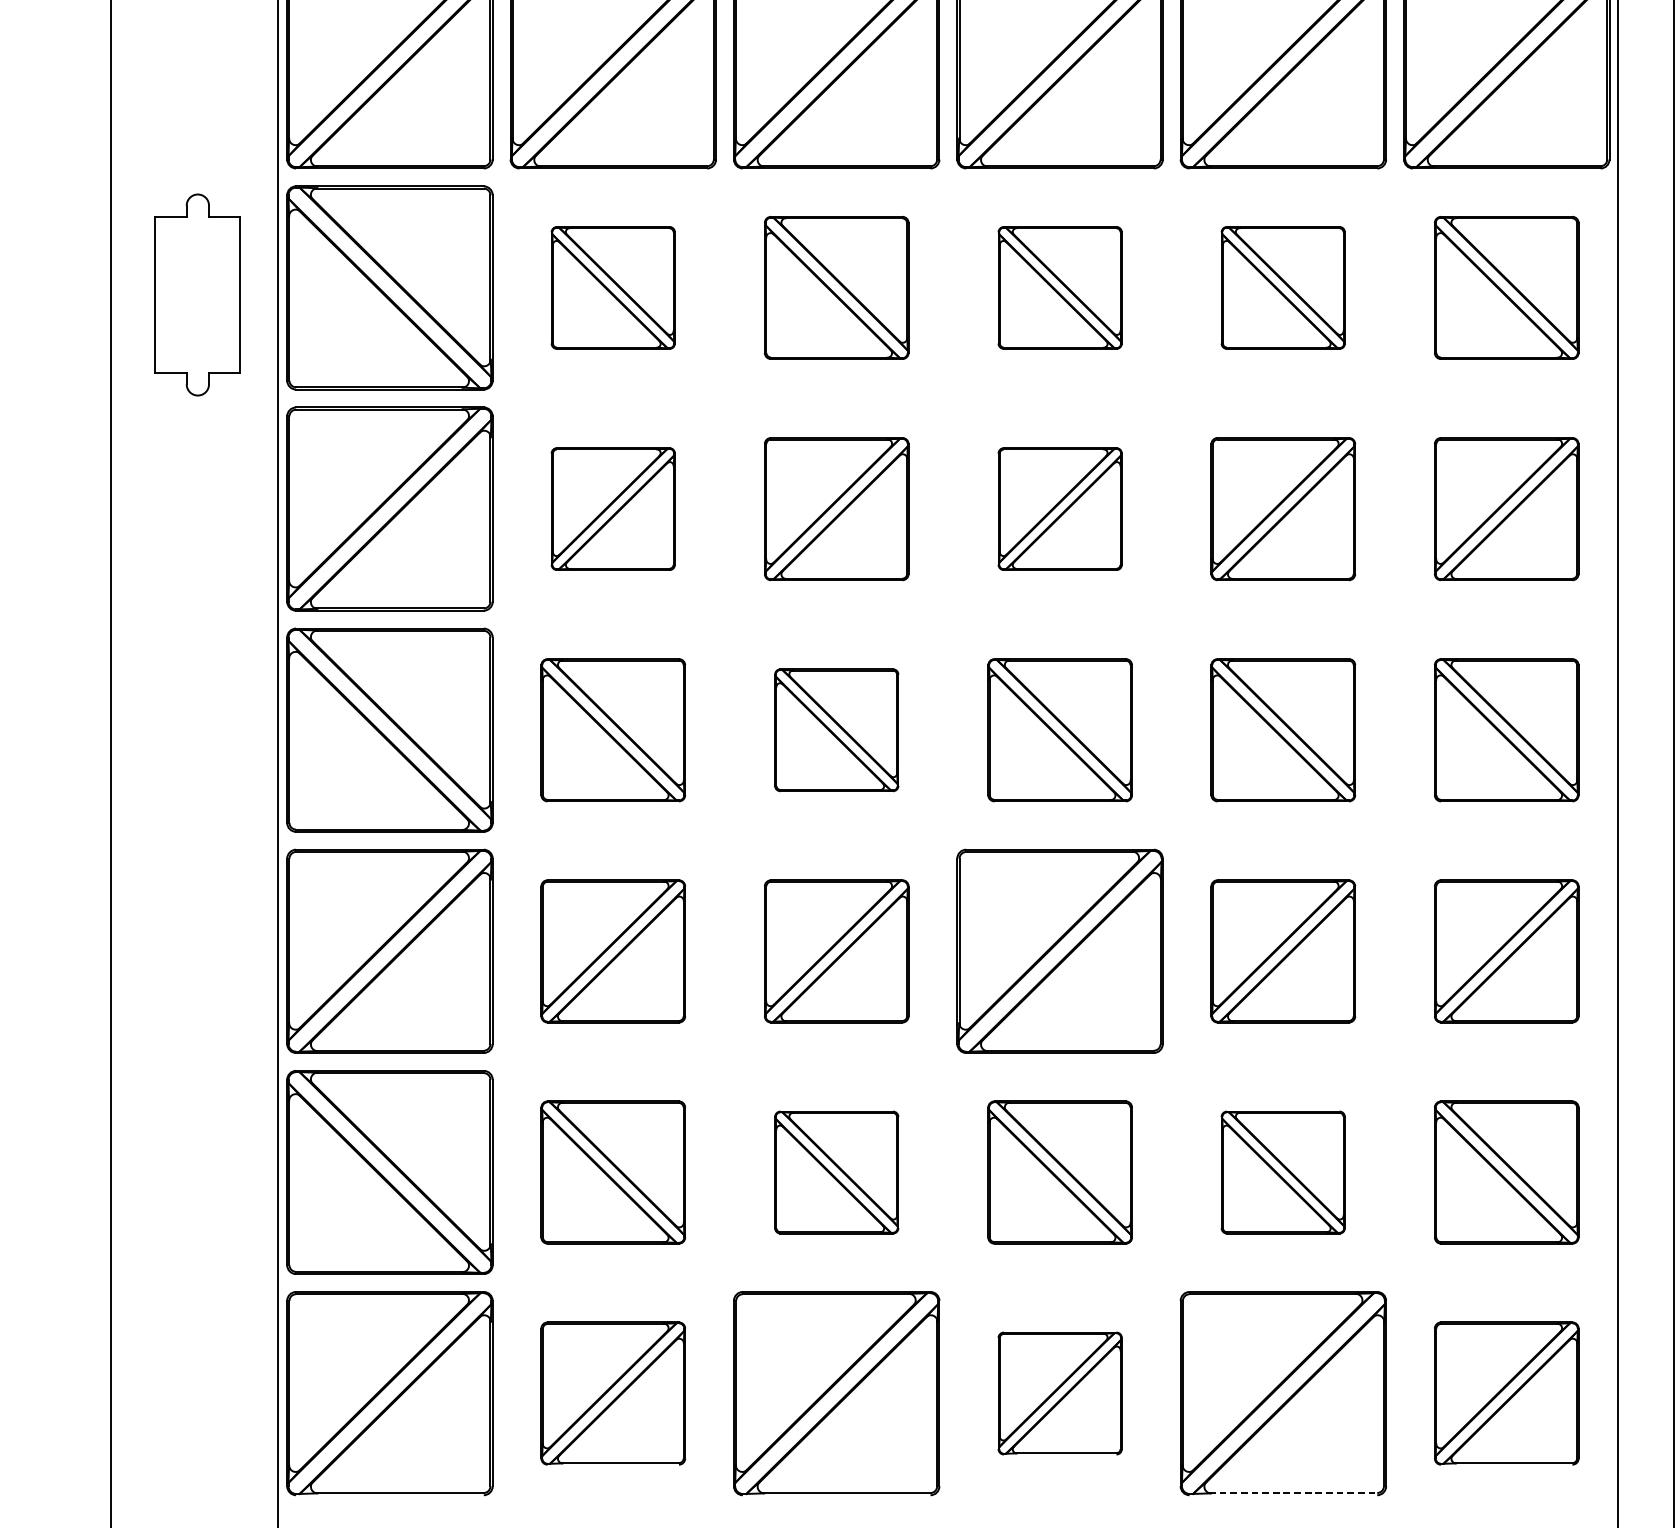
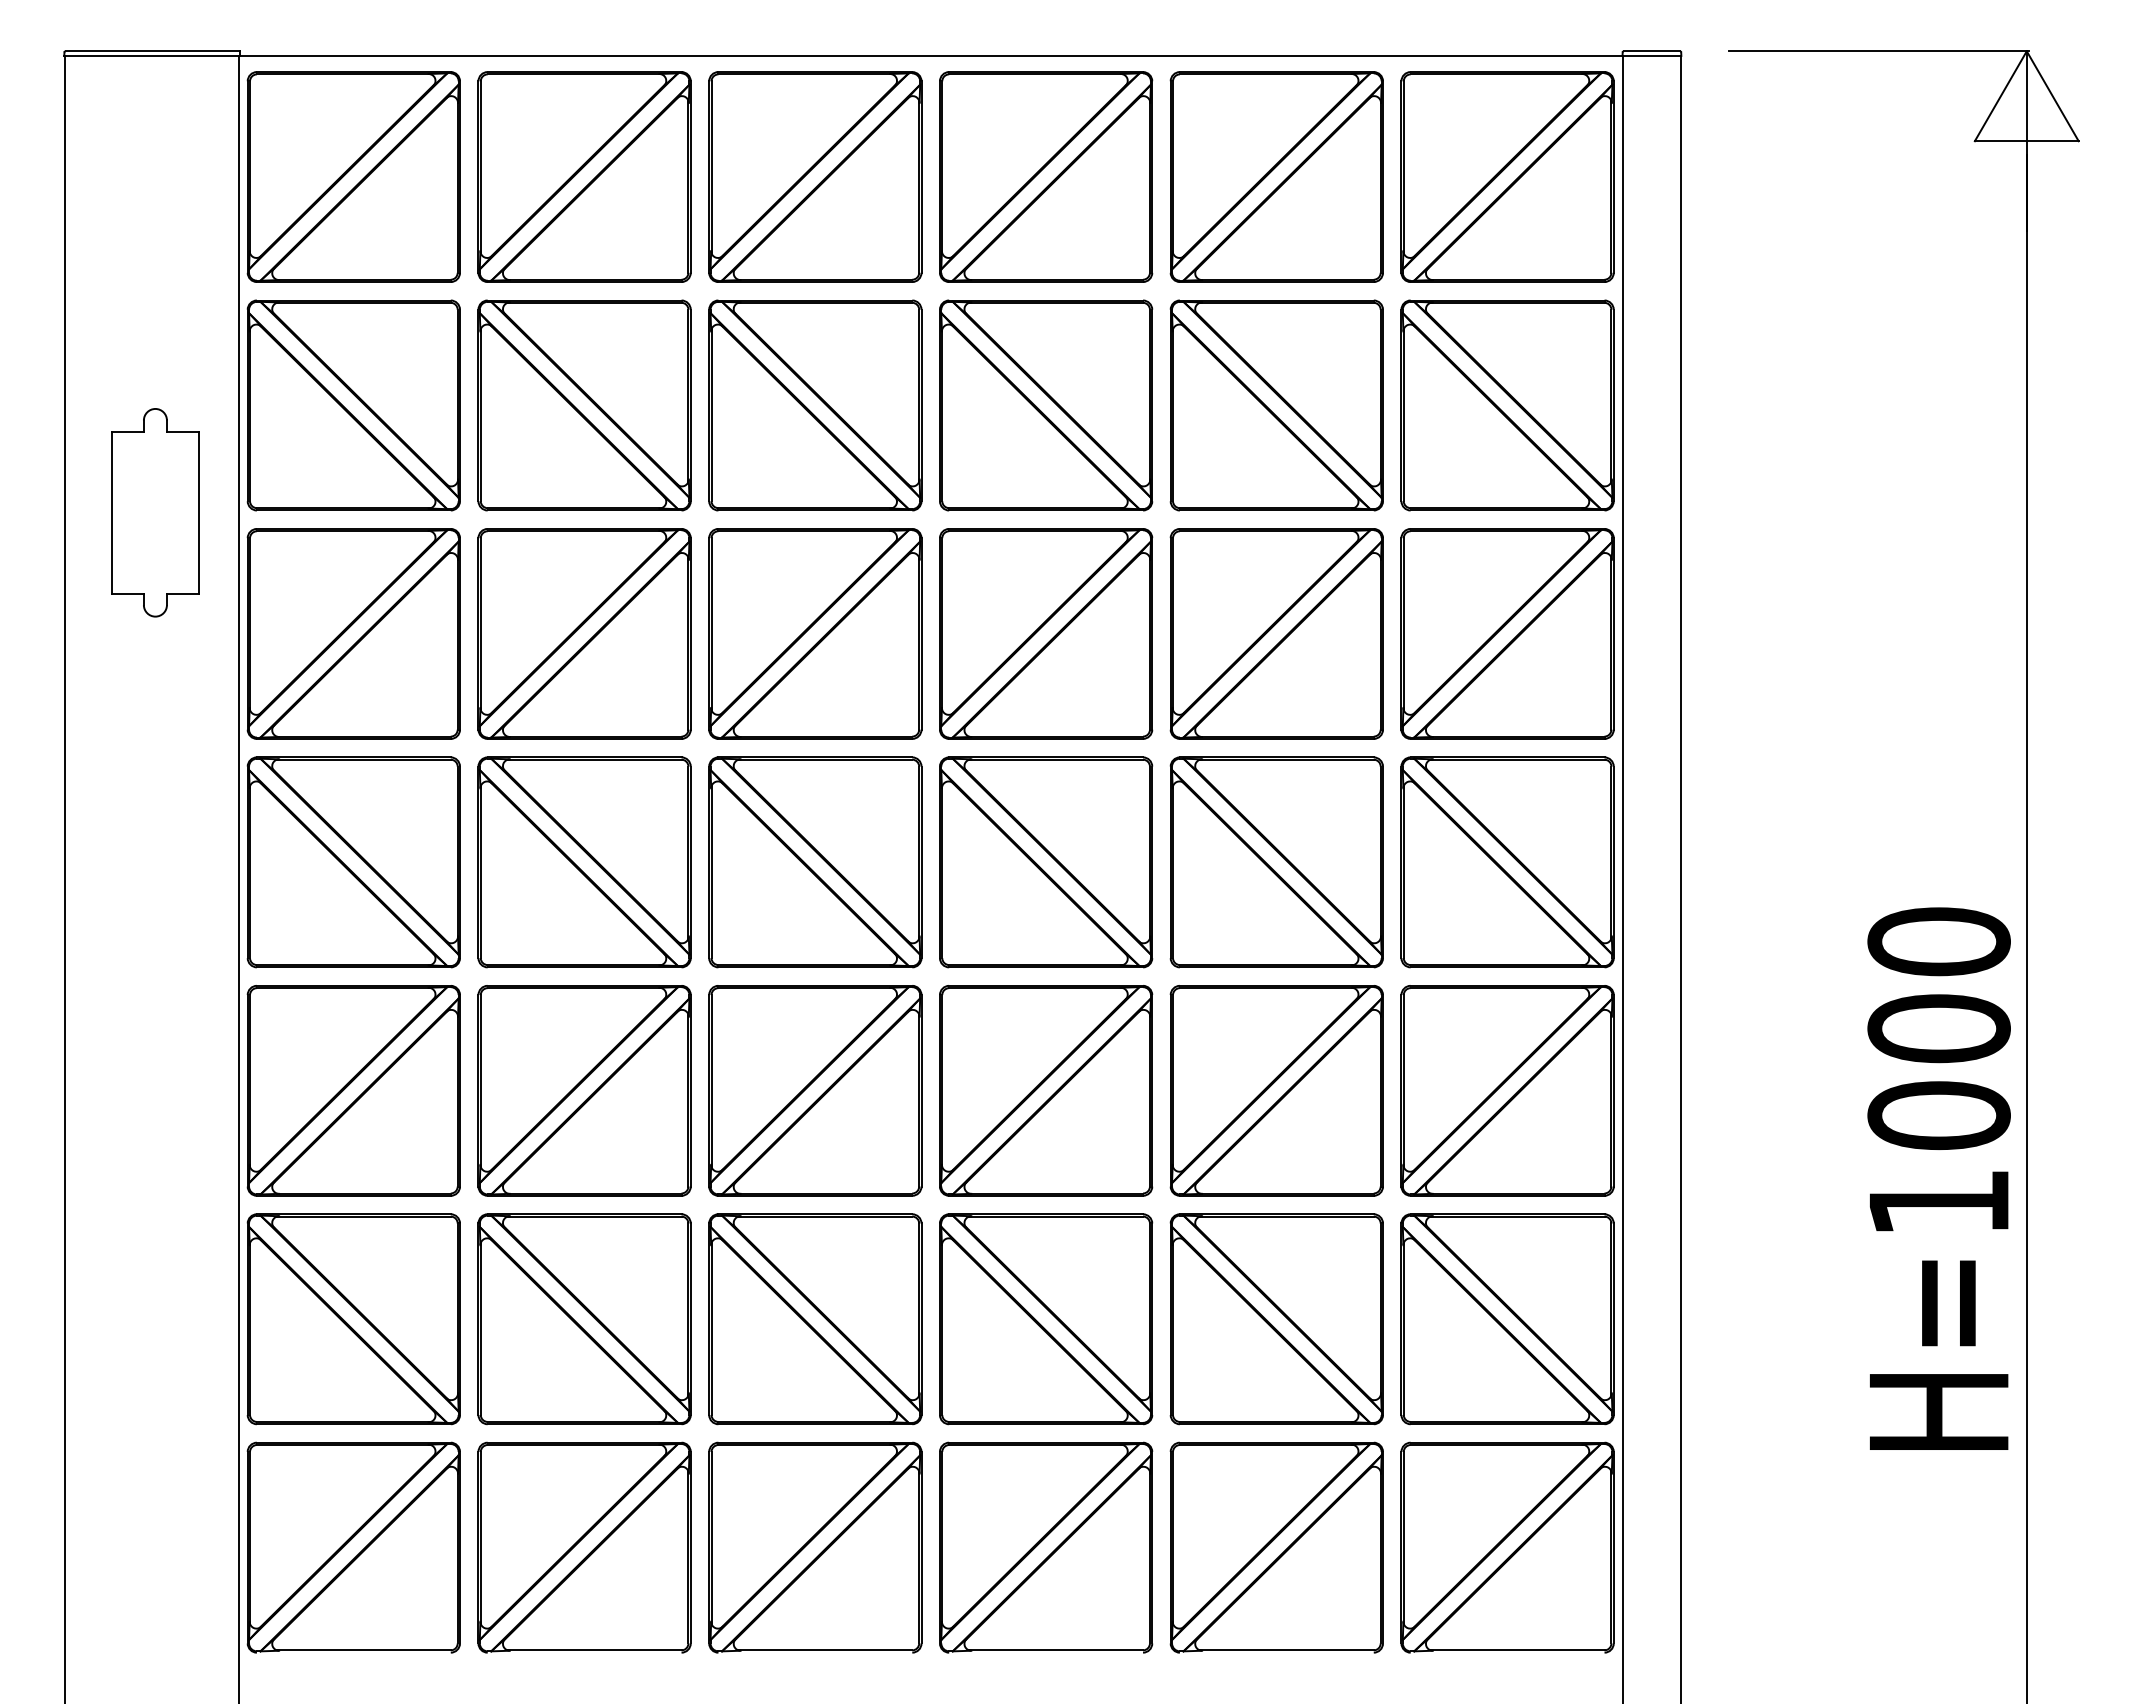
part: (613, 287) -> (584, 405), size x1.67
part: (836, 287) -> (815, 405), size x1.43
part: (1060, 287) -> (1046, 405), size x1.67
part: (1283, 287) -> (1276, 405), size x1.67
part: (1506, 287) -> (1507, 405), size x1.43
part: (197, 294) -> (155, 512), moved
part: (613, 508) -> (584, 633), size x1.67
part: (836, 508) -> (815, 633), size x1.43
part: (1060, 508) -> (1046, 633), size x1.67
part: (1283, 508) -> (1276, 633), size x1.43
part: (1506, 508) -> (1507, 633), size x1.43
part: (613, 730) -> (584, 862), size x1.43
part: (836, 730) -> (815, 862), size x1.67
part: (1060, 730) -> (1046, 862), size x1.43
part: (1283, 730) -> (1276, 862), size x1.43
part: (1506, 730) -> (1507, 862), size x1.43
part: (613, 951) -> (584, 1090), size x1.43
part: (836, 951) -> (815, 1090), size x1.43
part: (1283, 951) -> (1276, 1090), size x1.43
part: (1506, 951) -> (1507, 1090), size x1.43
part: (613, 1172) -> (584, 1319), size x1.43
part: (836, 1172) -> (815, 1319), size x1.67
part: (1060, 1172) -> (1046, 1319), size x1.43
part: (1283, 1172) -> (1276, 1319), size x1.67
part: (1506, 1172) -> (1507, 1319), size x1.43
part: (613, 1393) -> (584, 1547), size x1.43
part: (1060, 1393) -> (1046, 1547), size x1.67
part: (1506, 1393) -> (1507, 1547), size x1.43
line: (1292, 1493) -> (1286, 1650), dashed -> solid

